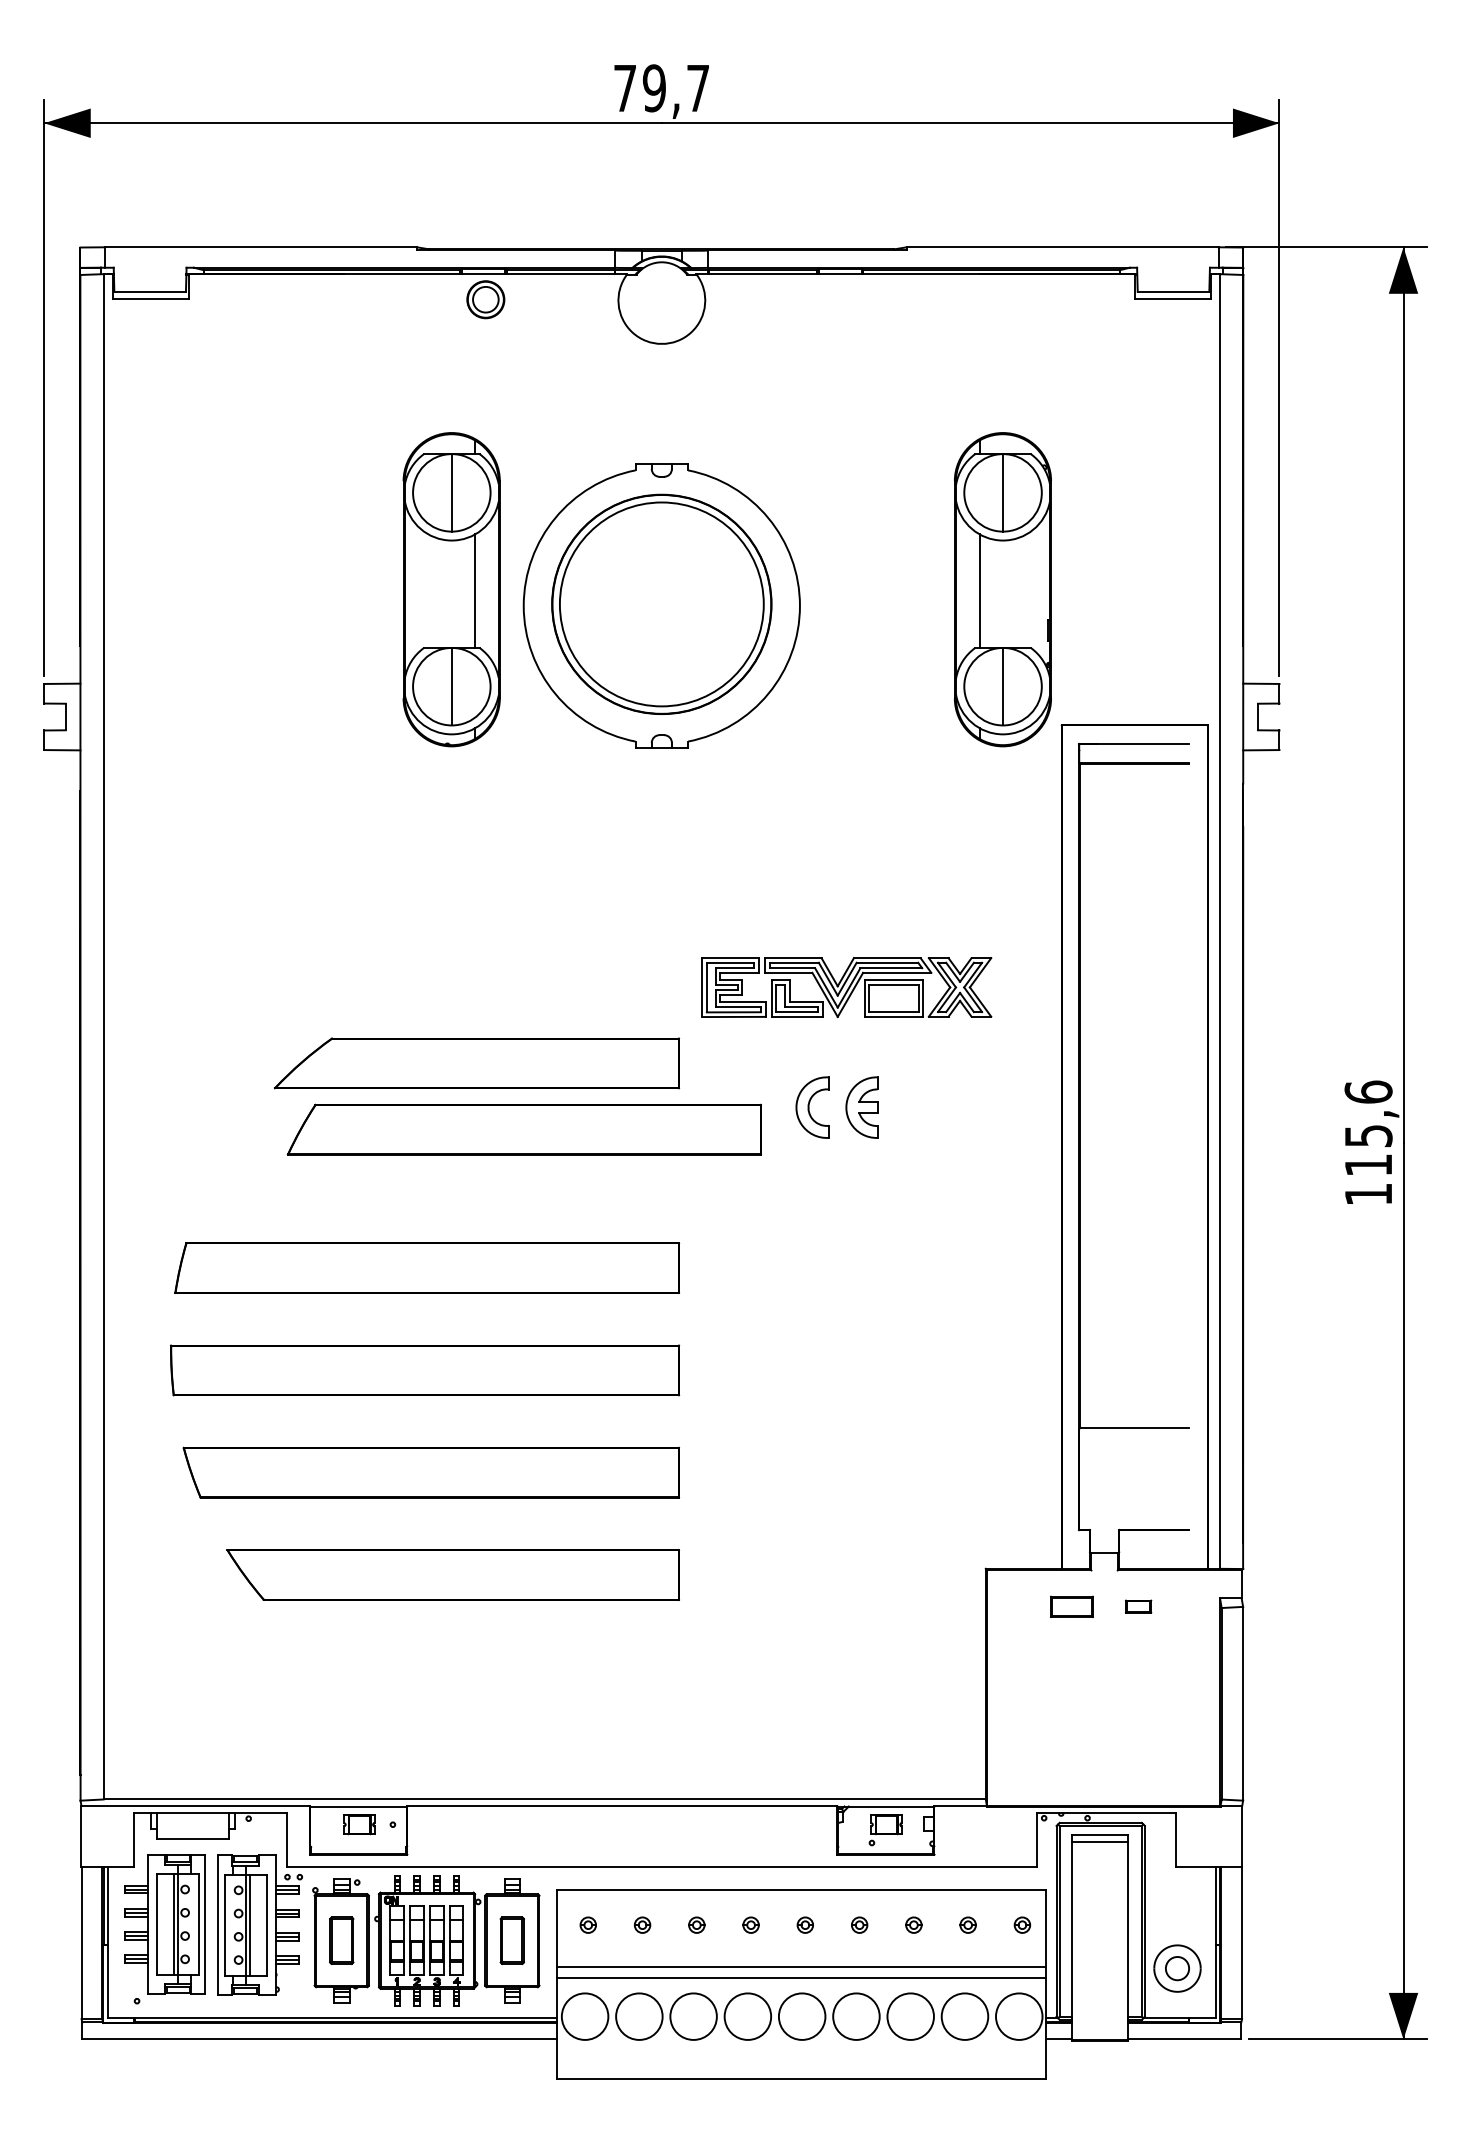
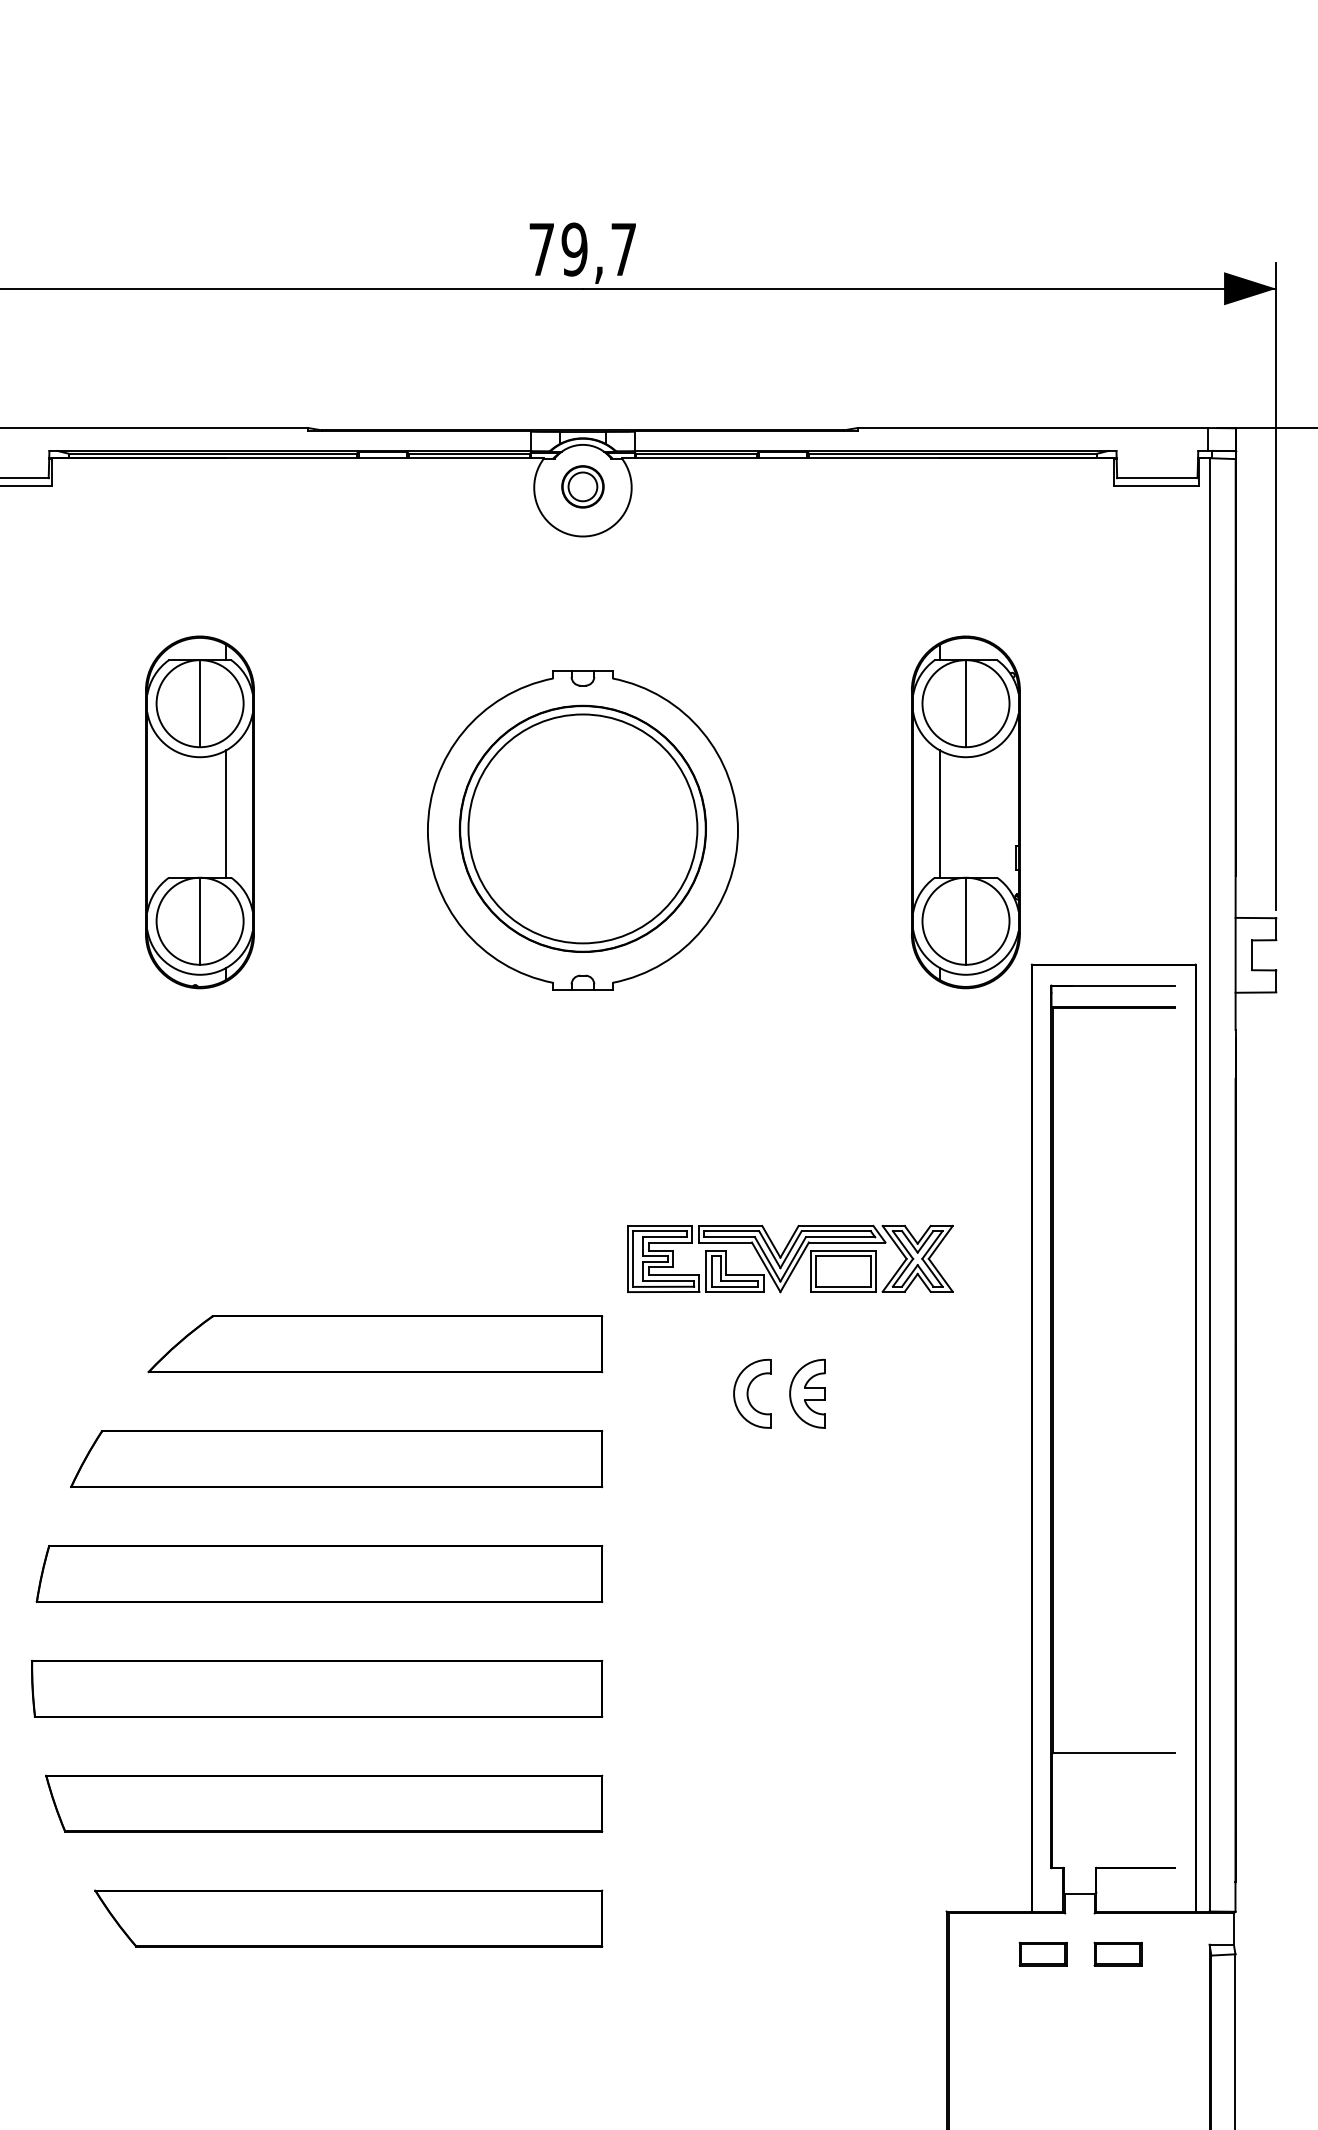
part: (485, 299) -> (582, 486), moved
part: (451, 589) -> (199, 812), moved
part: (523, 1129) -> (335, 1458), moved
part: (1138, 1606) -> (1118, 1953), size x1.67

